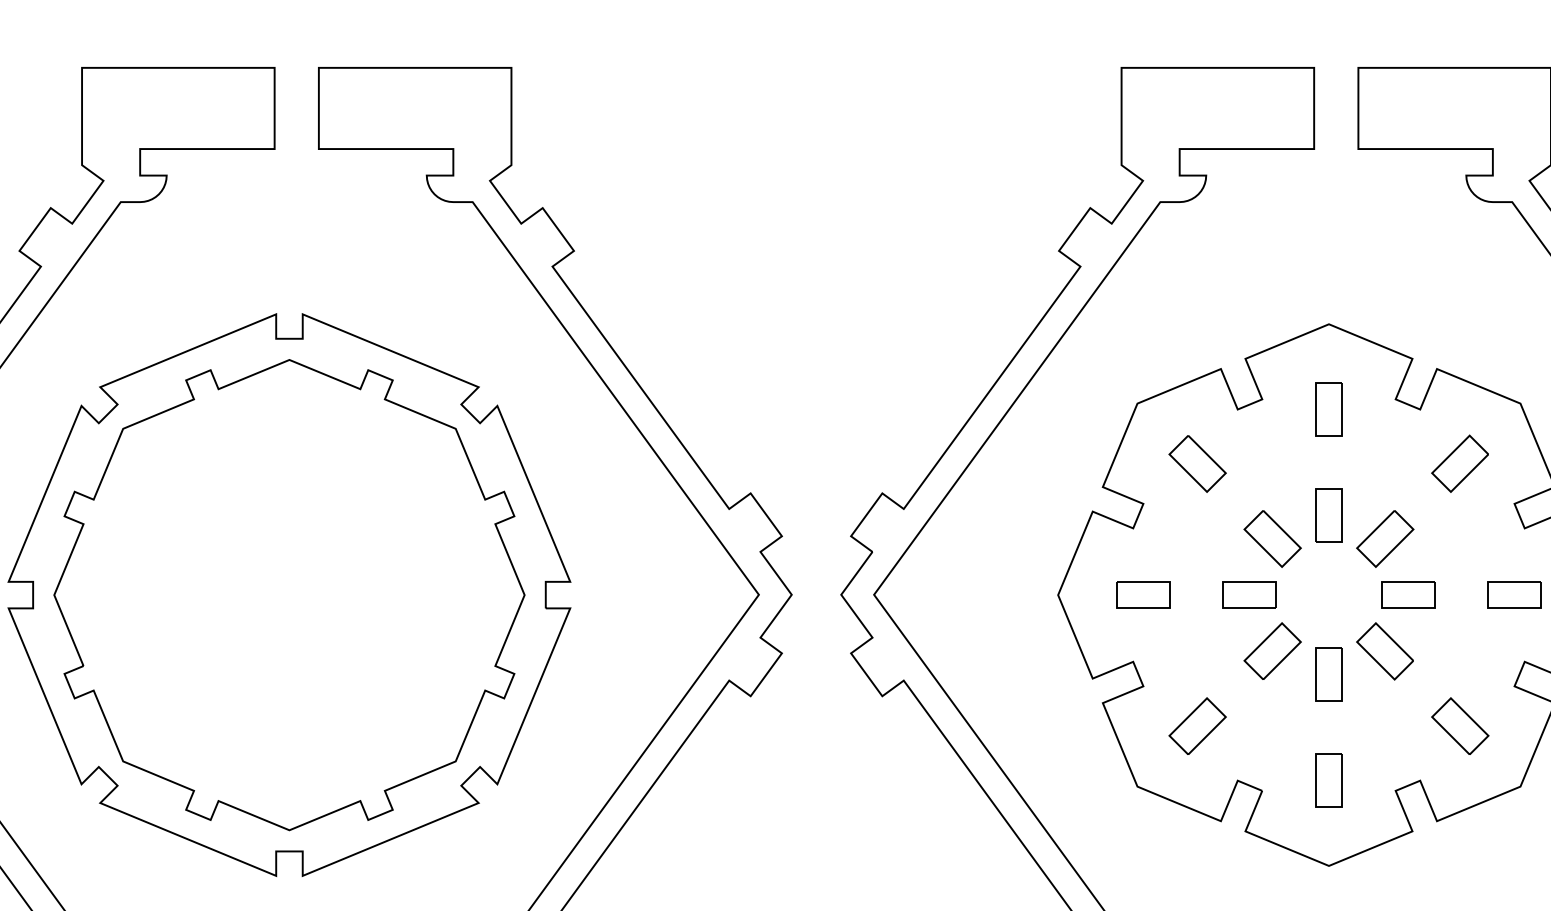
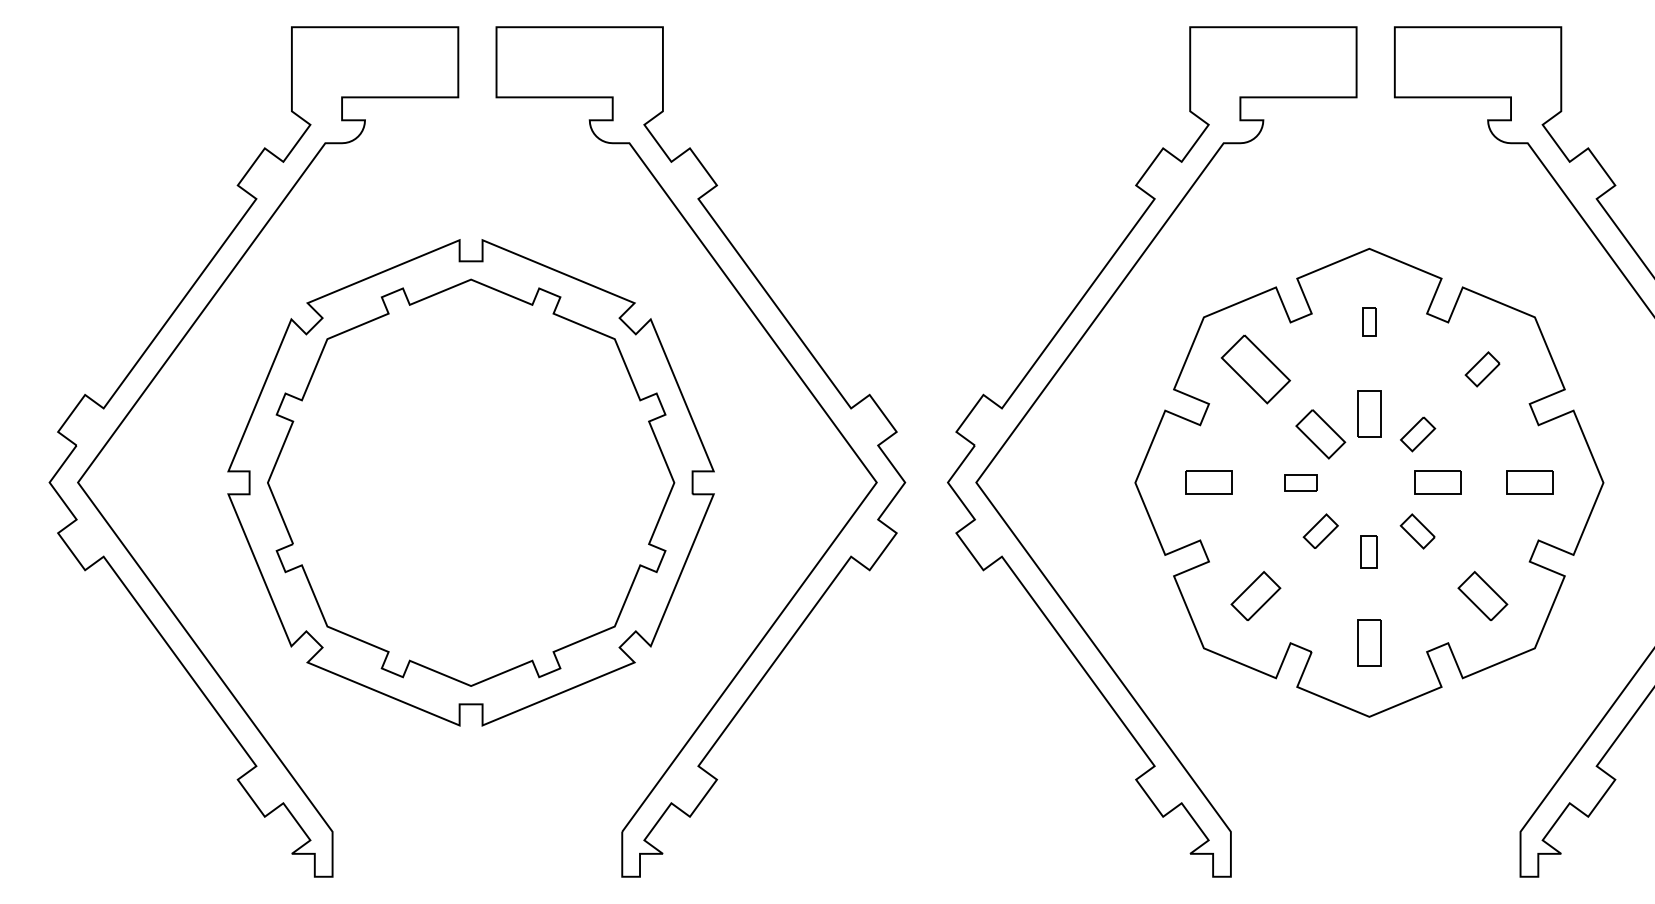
part: (1329, 408) -> (1369, 321), size x0.6
part: (1197, 463) -> (1255, 369), size x1.4
part: (1459, 463) -> (1482, 369), size x0.7
part: (1384, 539) -> (1417, 434), size x0.7
part: (1249, 594) -> (1300, 482), size x0.7
part: (1272, 651) -> (1320, 531), size x0.7
part: (1384, 651) -> (1417, 531), size x0.7
part: (1329, 674) -> (1369, 551), size x0.7

